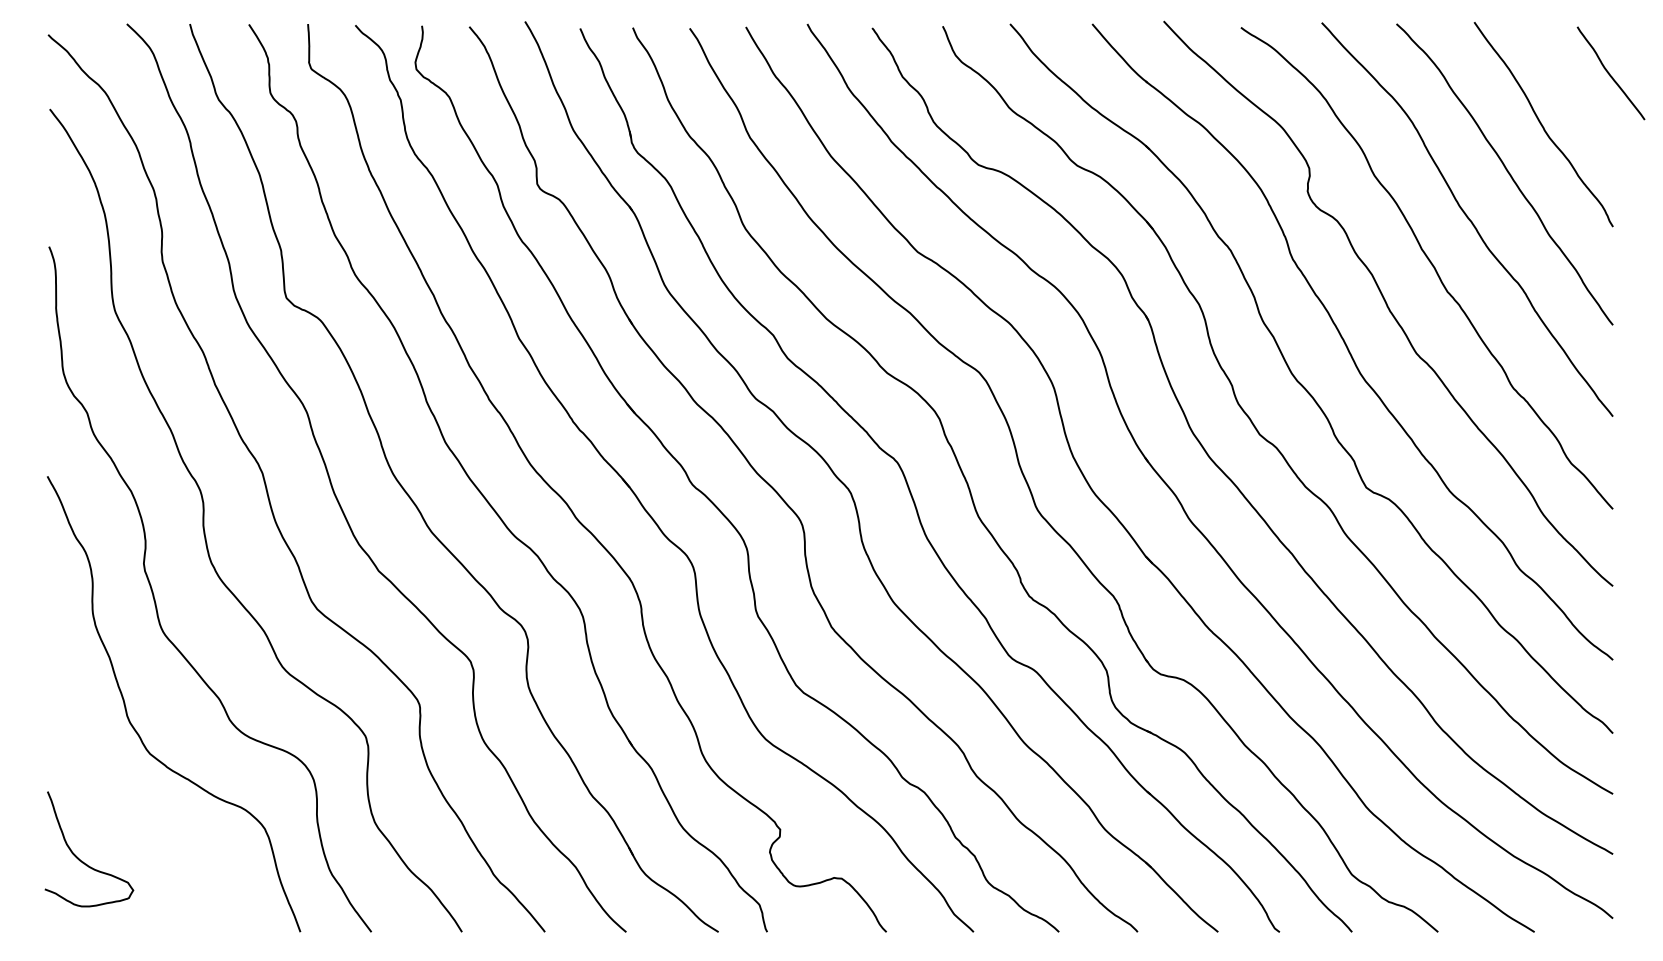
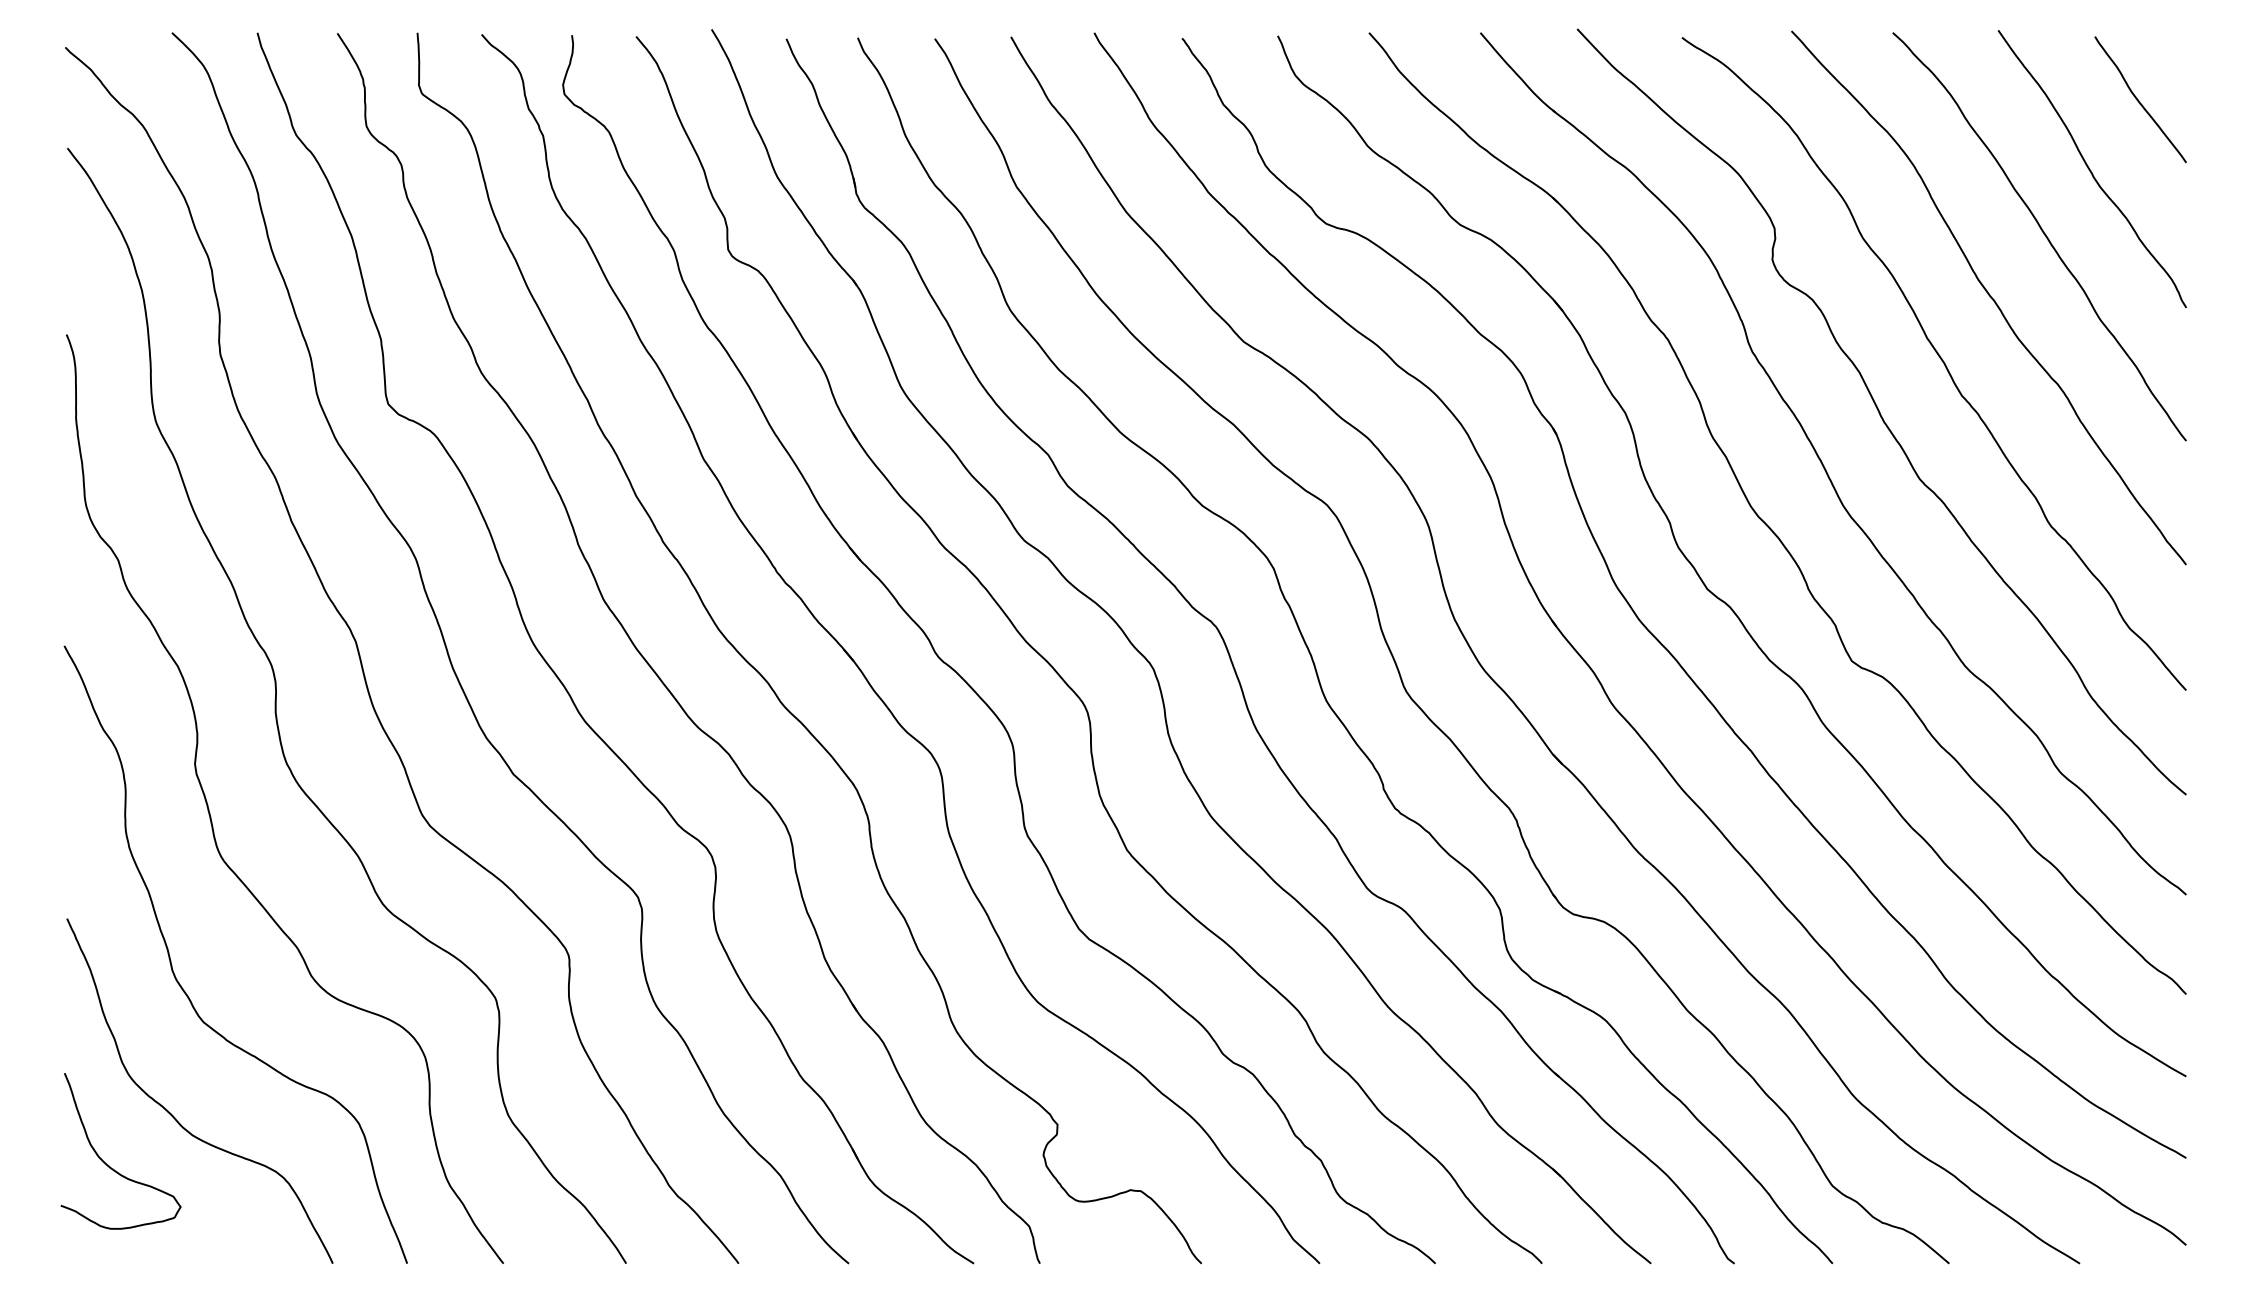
curve: (1610, 73) -> (2139, 100), moved
curve: (128, 822) -> (173, 1115), added

